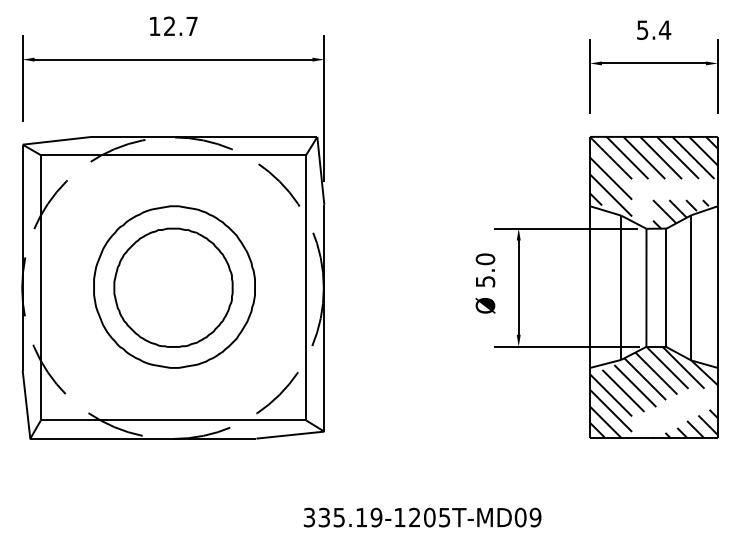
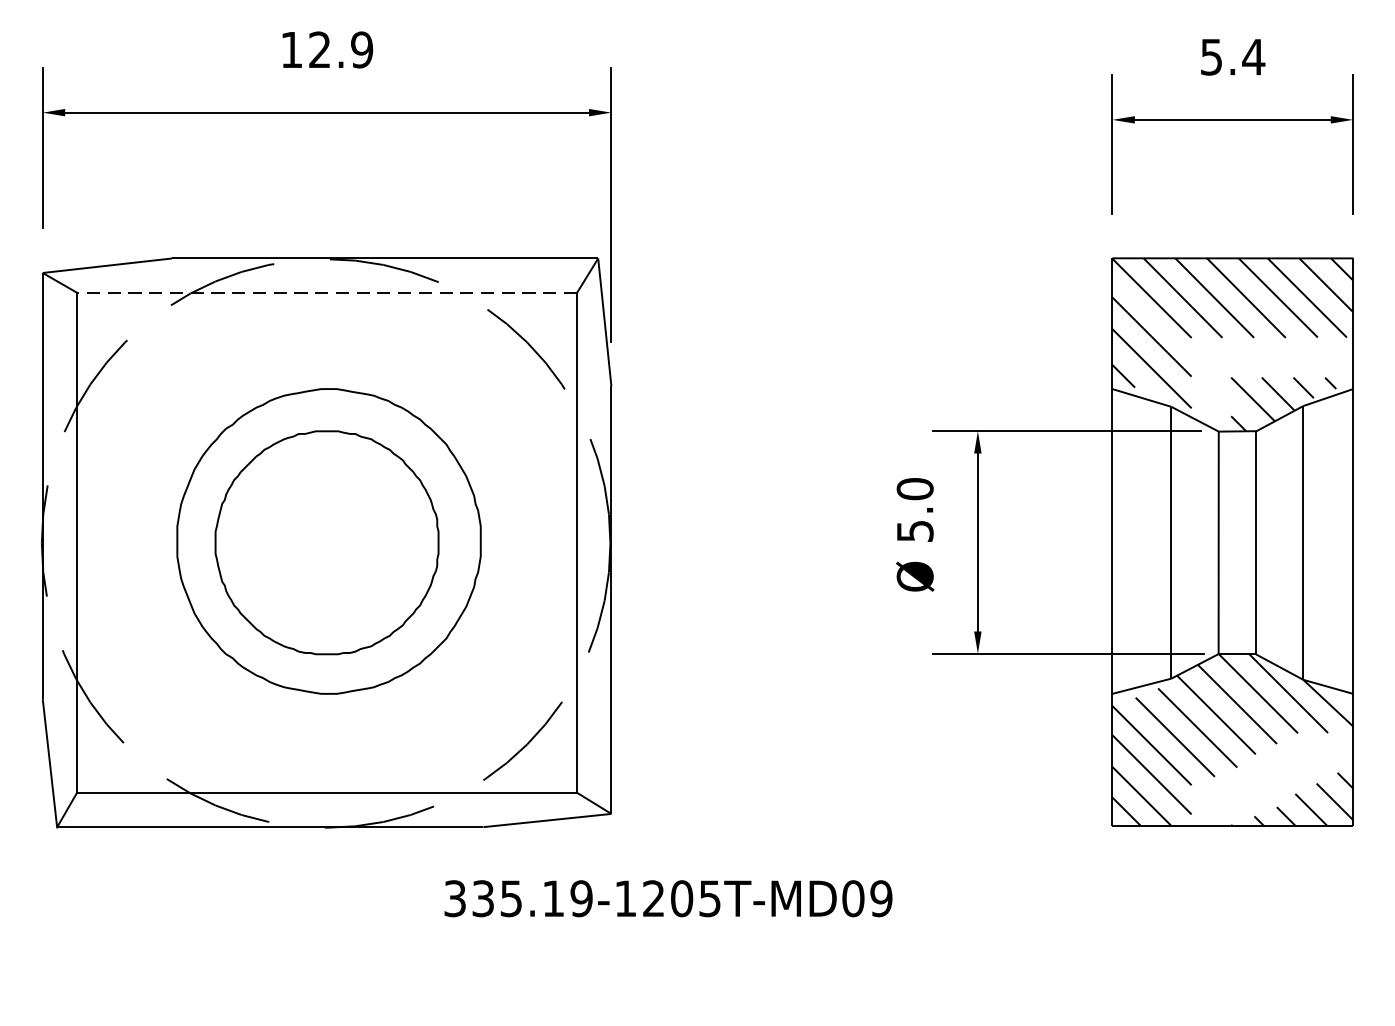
text: (191, 26) -> (360, 50), 12.7 -> 12.9
line: (173, 155) -> (327, 293), solid -> dashed
text: (422, 517) -> (668, 898), moved

